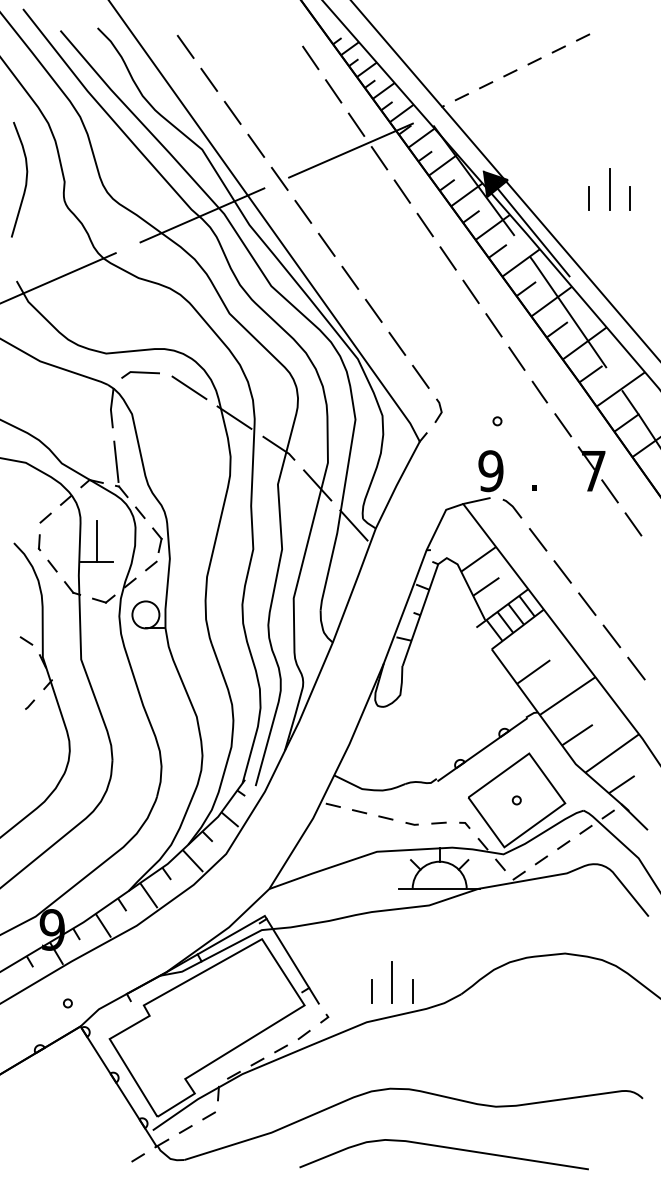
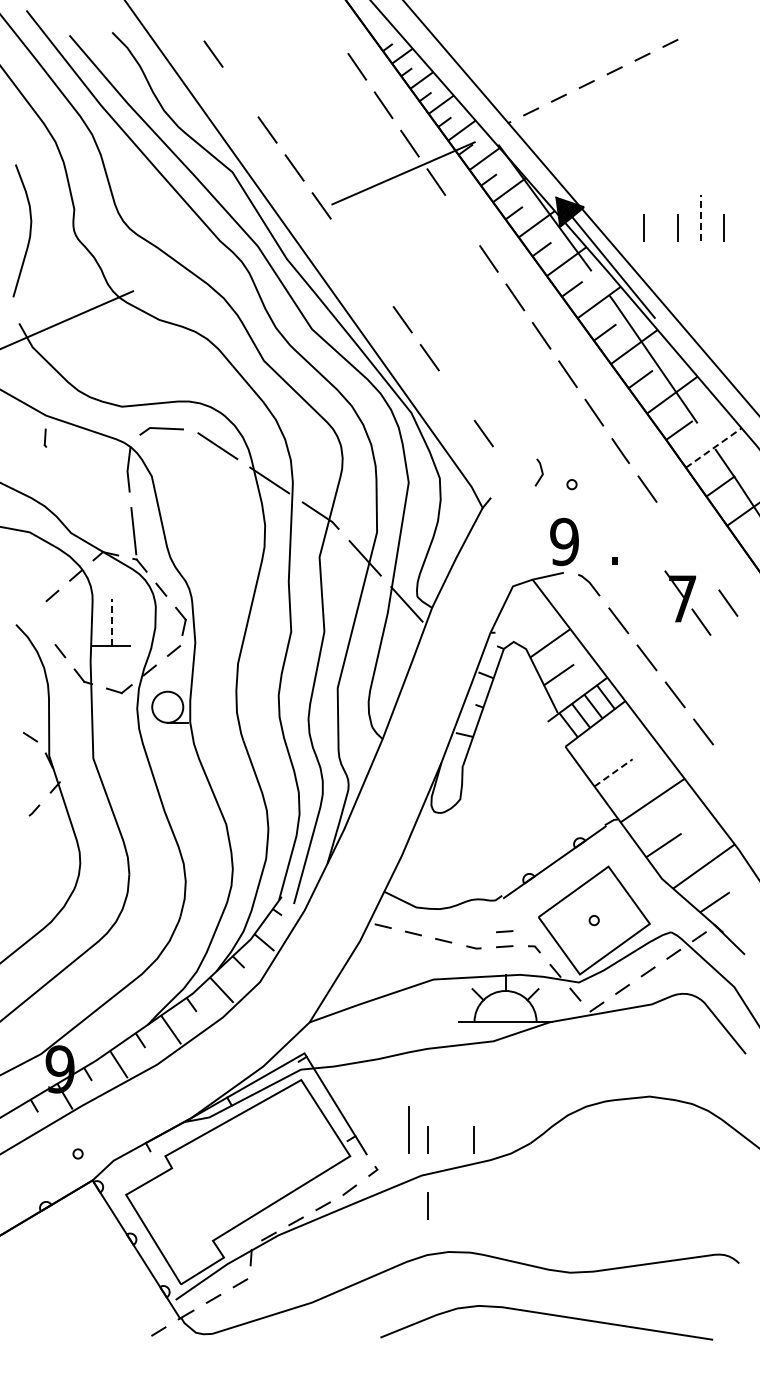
line: (209, 79) -> (240, 91), removed
curve: (25, 179) -> (29, 230), moved
line: (609, 189) -> (700, 217), solid -> dashed
line: (402, 191) -> (462, 220), removed
line: (559, 197) -> (643, 227), added
line: (303, 211) -> (348, 243), removed
line: (202, 215) -> (232, 247), removed
line: (326, 244) -> (375, 281), removed
line: (397, 343) -> (456, 395), removed
line: (621, 389) -> (714, 447), solid -> dashed
line: (440, 410) -> (541, 472), moved
part: (597, 474) -> (687, 602), moved
line: (96, 541) -> (111, 622), solid -> dashed
part: (39, 542) -> (45, 437), moved
line: (636, 668) -> (731, 768), removed
line: (533, 671) -> (613, 772), solid -> dashed
line: (438, 809) -> (504, 931), added
line: (391, 982) -> (408, 1129), moved
line: (371, 1048) -> (427, 1205), added
curve: (444, 1148) -> (547, 1315), moved

